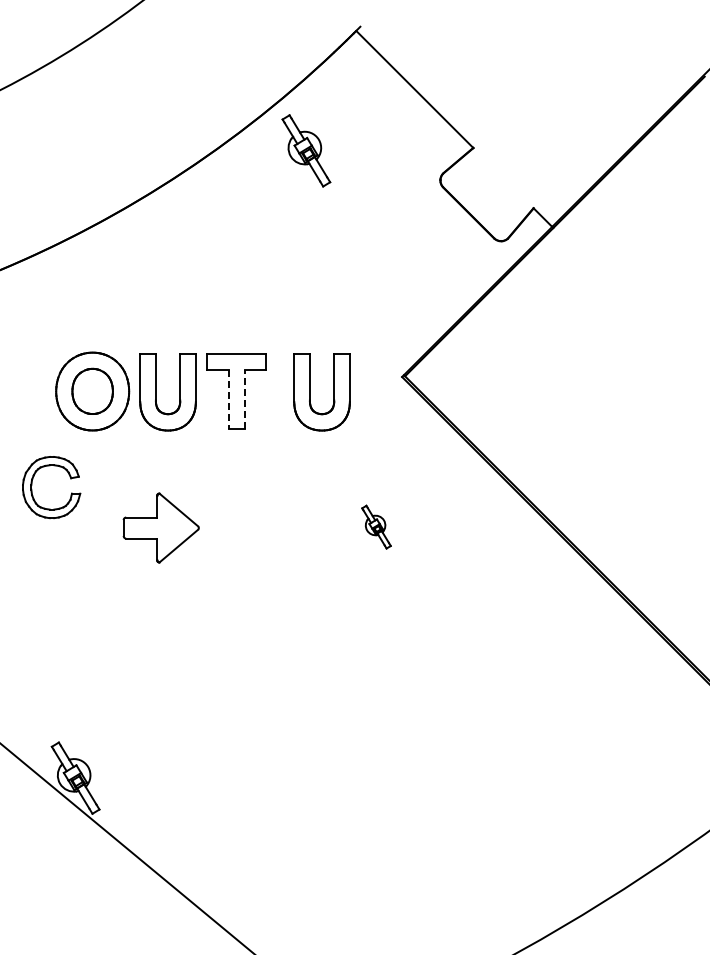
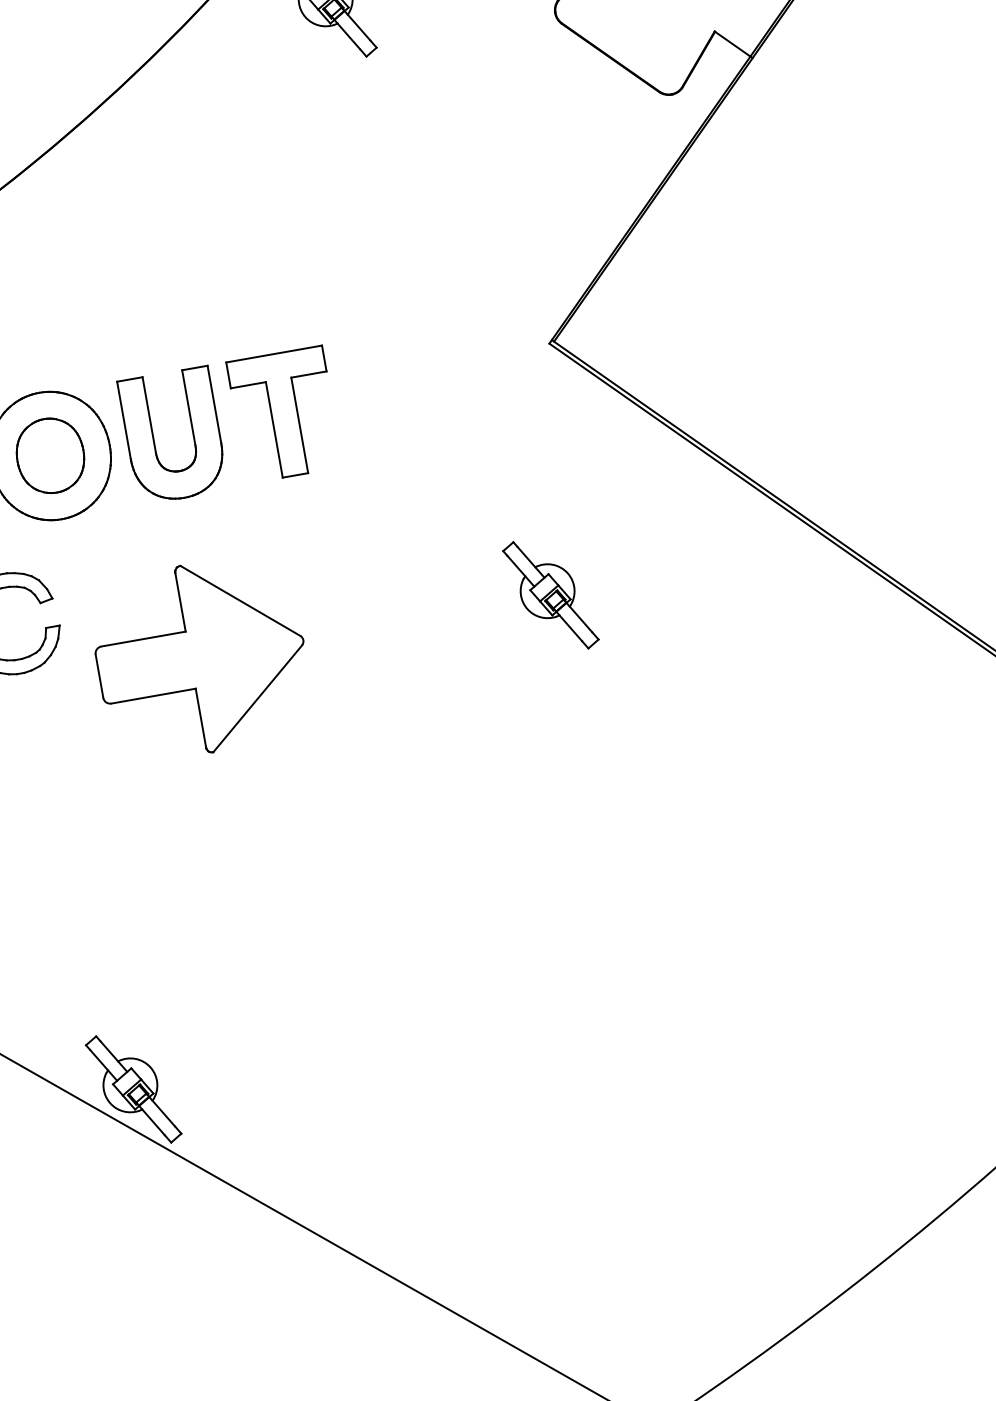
part: (310, 392) -> (404, 395), removed
line: (244, 399) -> (299, 425), dashed -> solid
line: (228, 400) -> (273, 431), dashed -> solid
part: (376, 526) -> (550, 594), size x1.67
part: (160, 527) -> (199, 657), size x1.67

